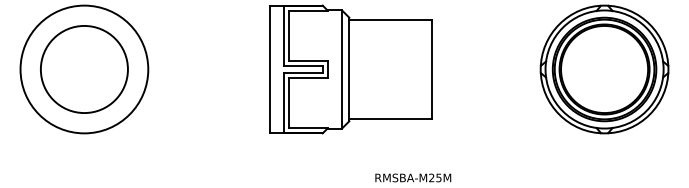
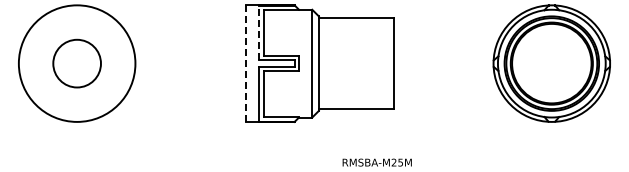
line: (284, 35) -> (259, 32), solid -> dashed
circle: (83, 69) -> (76, 63), size x0.6
line: (269, 70) -> (246, 64), solid -> dashed

